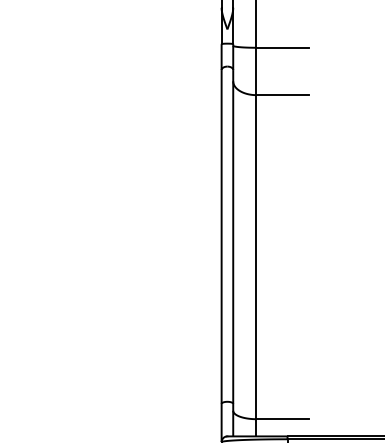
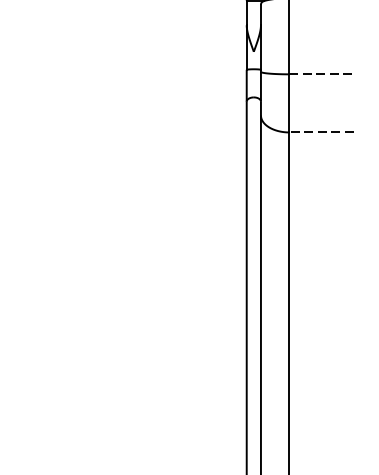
line: (283, 47) -> (322, 73), solid -> dashed
line: (282, 95) -> (321, 132), solid -> dashed

